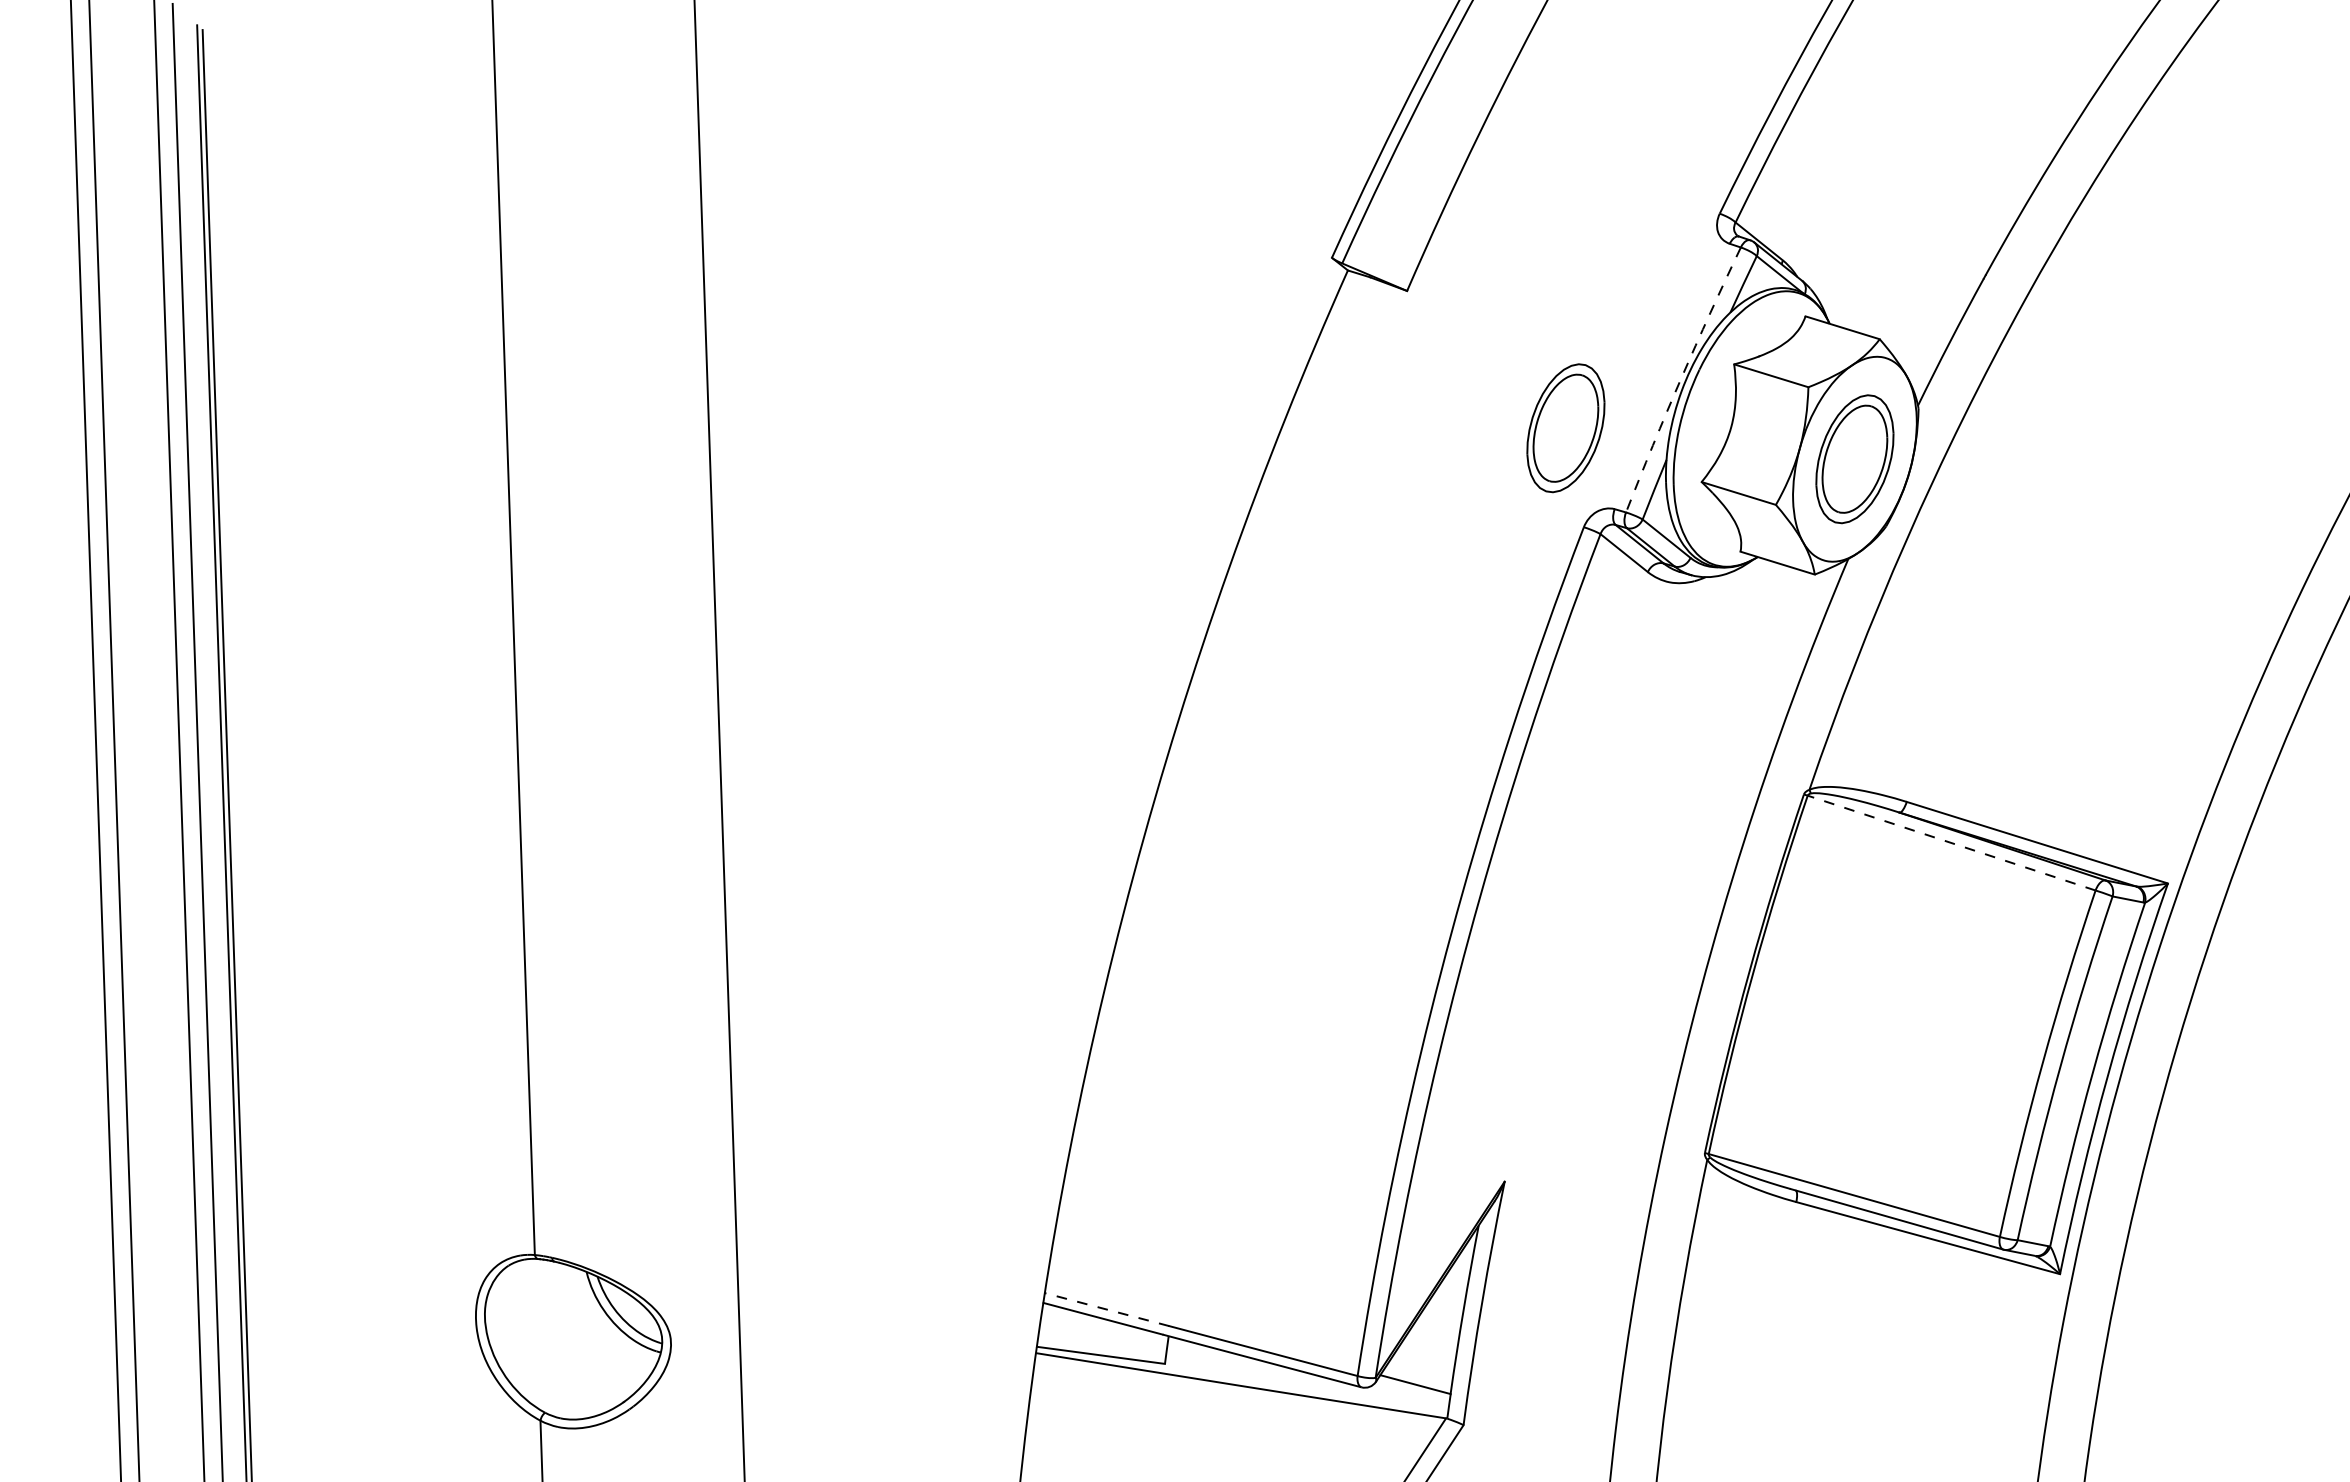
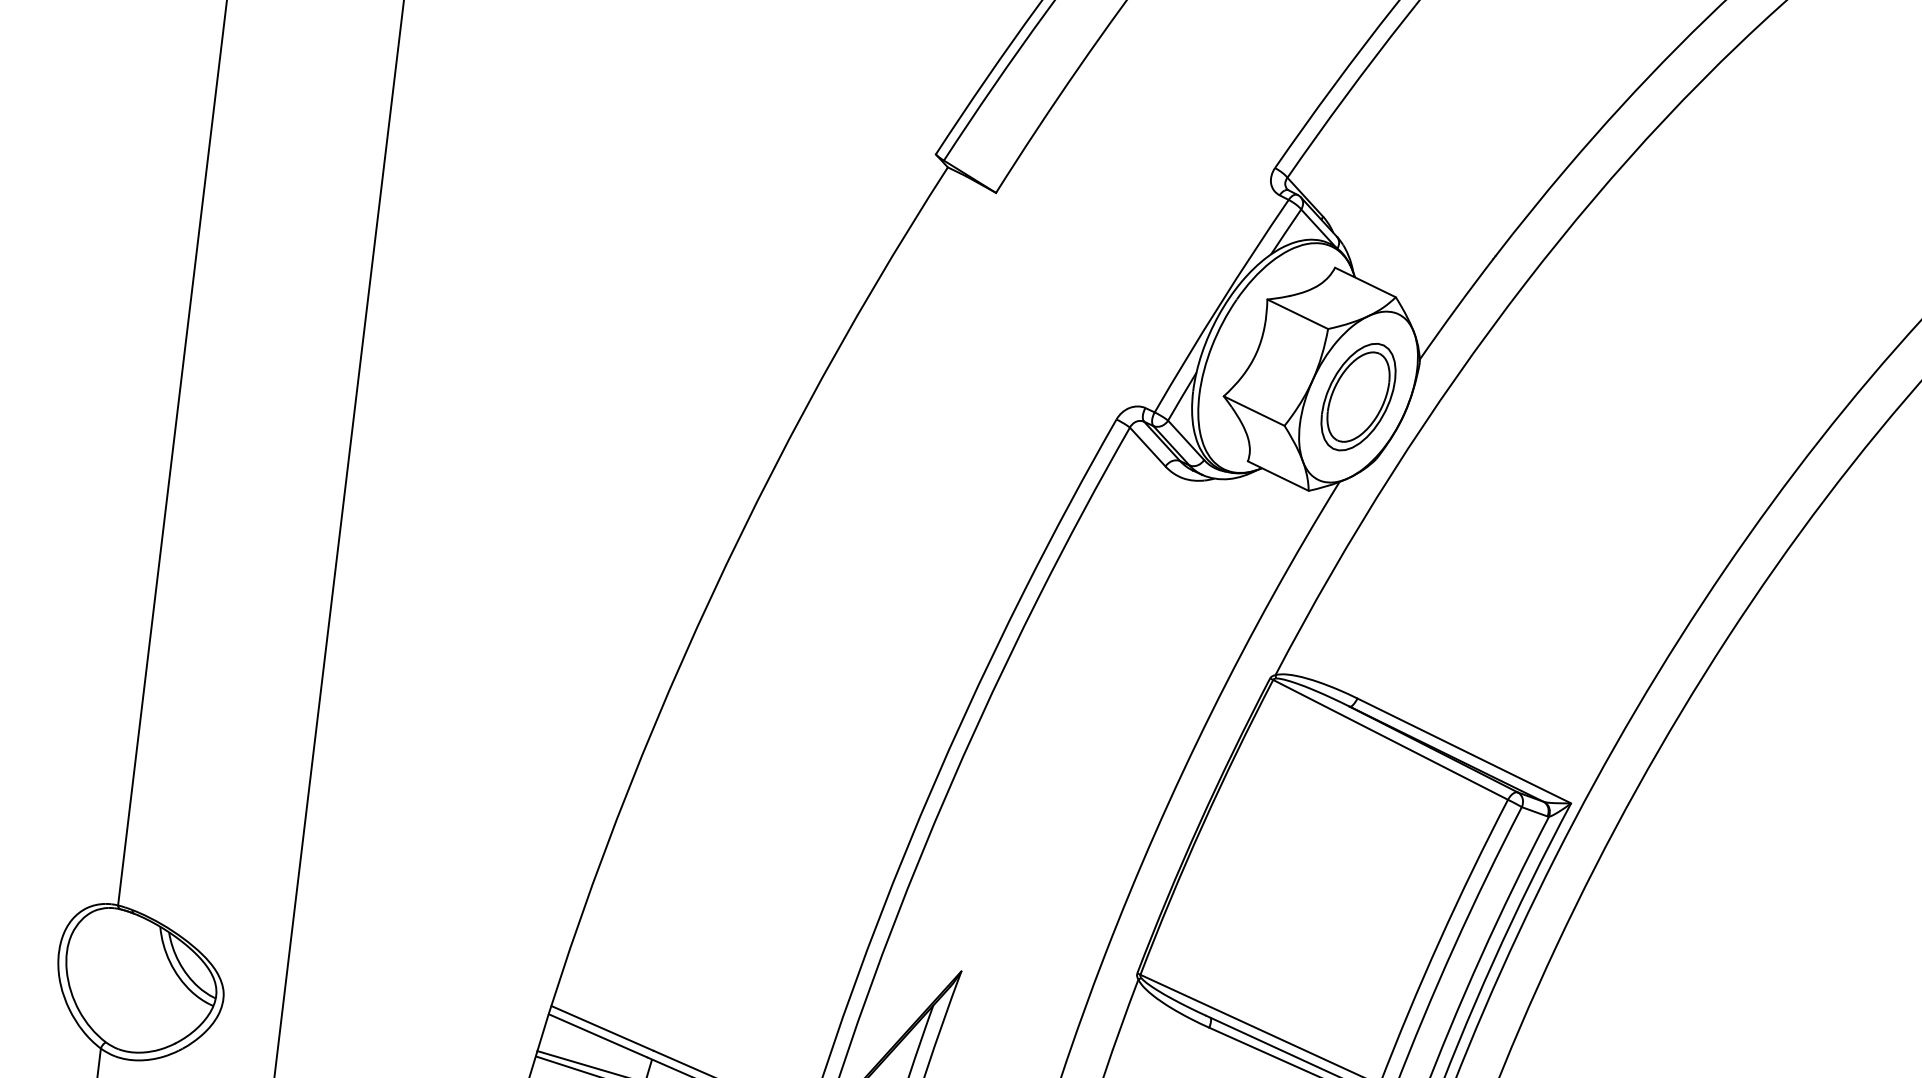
arc: (1681, 378) -> (1220, 304), dashed -> solid
part: (1565, 428) -> (1113, 332), removed
line: (1951, 843) -> (1390, 740), dashed -> solid
line: (1106, 1309) -> (602, 1028), dashed -> solid

